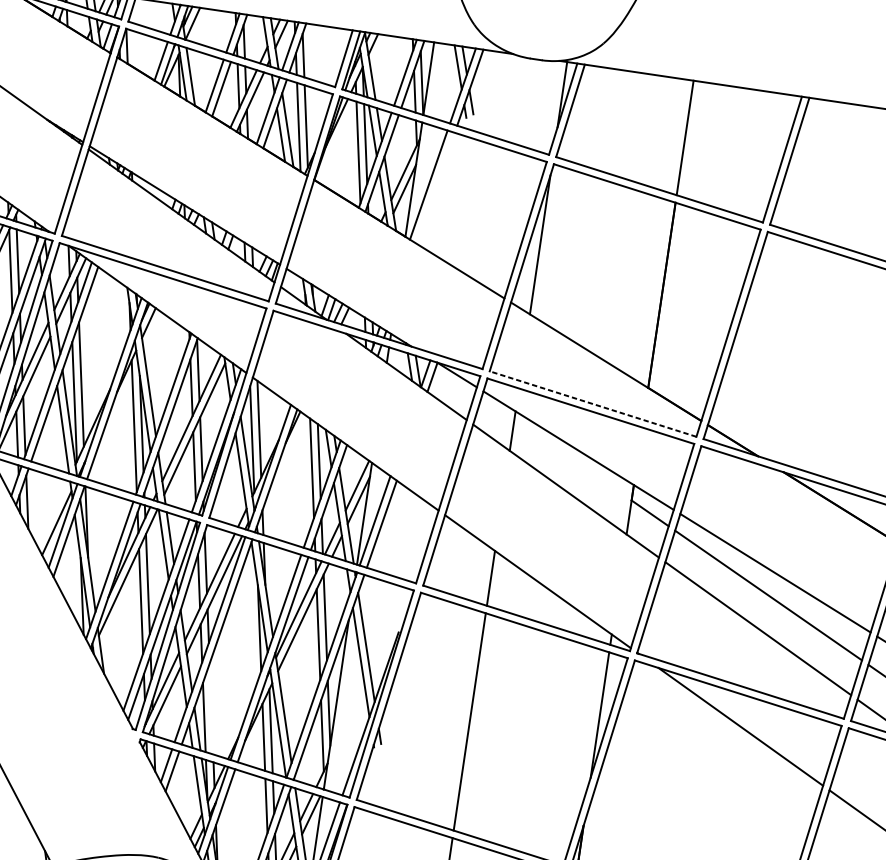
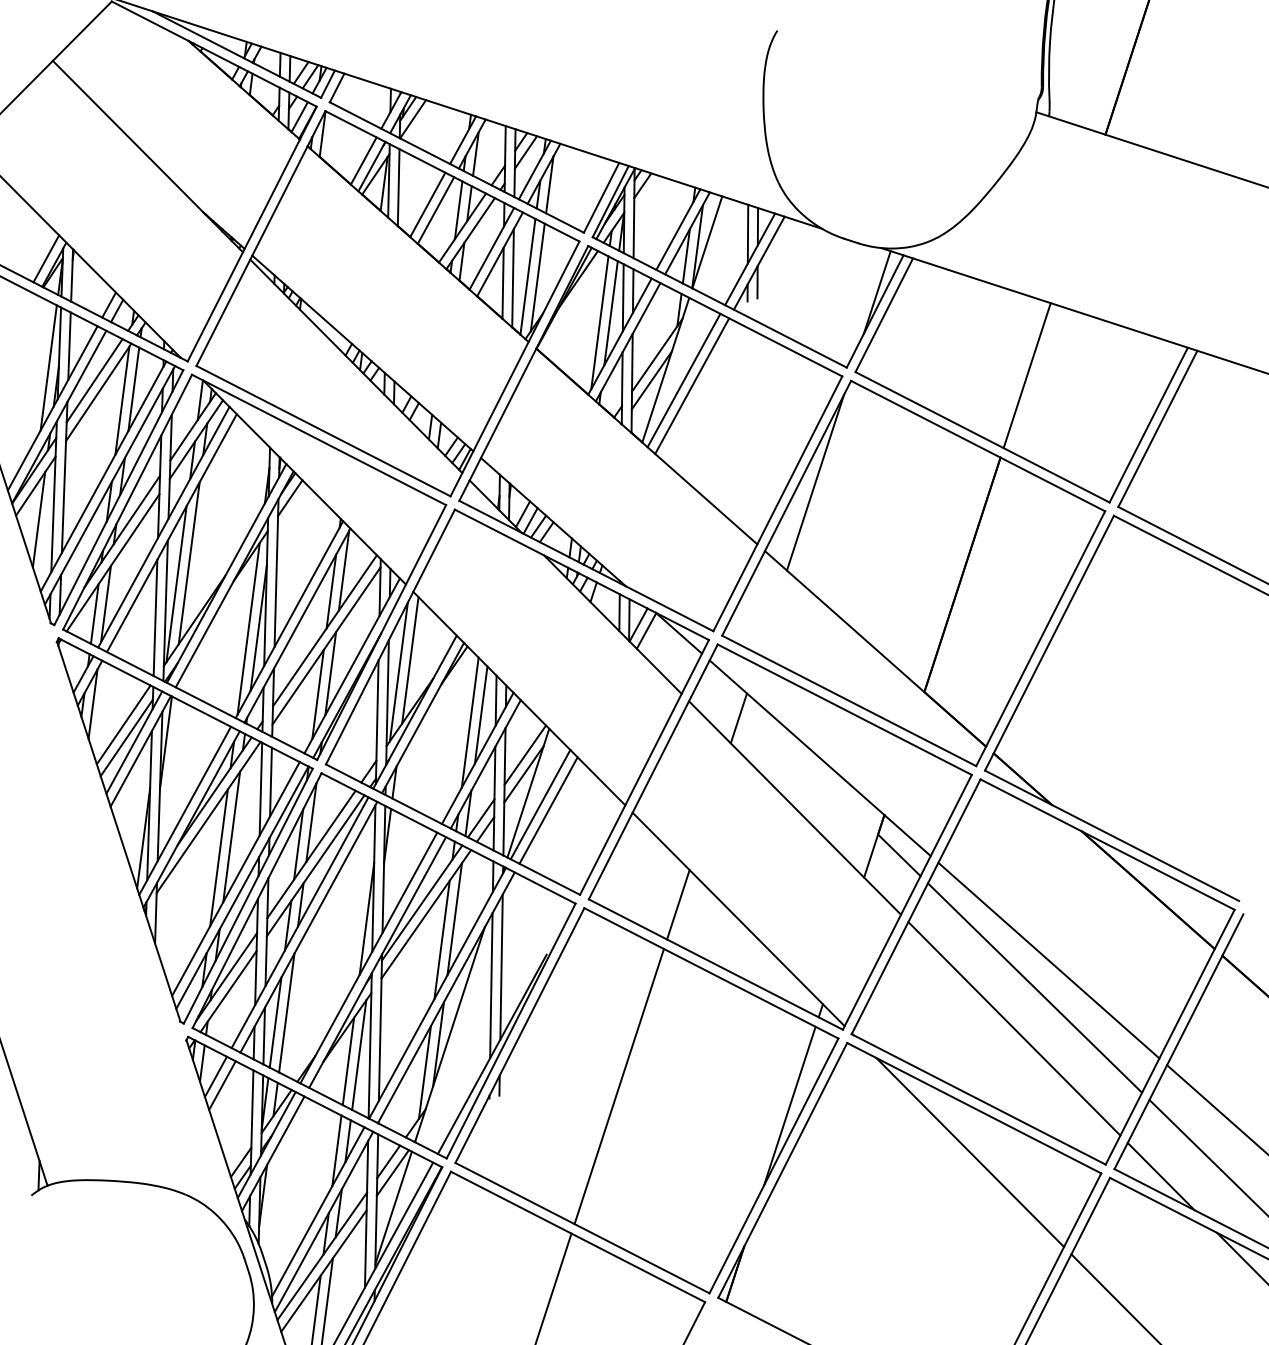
line: (435, 187) -> (692, 385), added
line: (593, 403) -> (849, 700), dashed -> solid
line: (52, 513) -> (123, 724), added
line: (211, 708) -> (286, 1012), added

